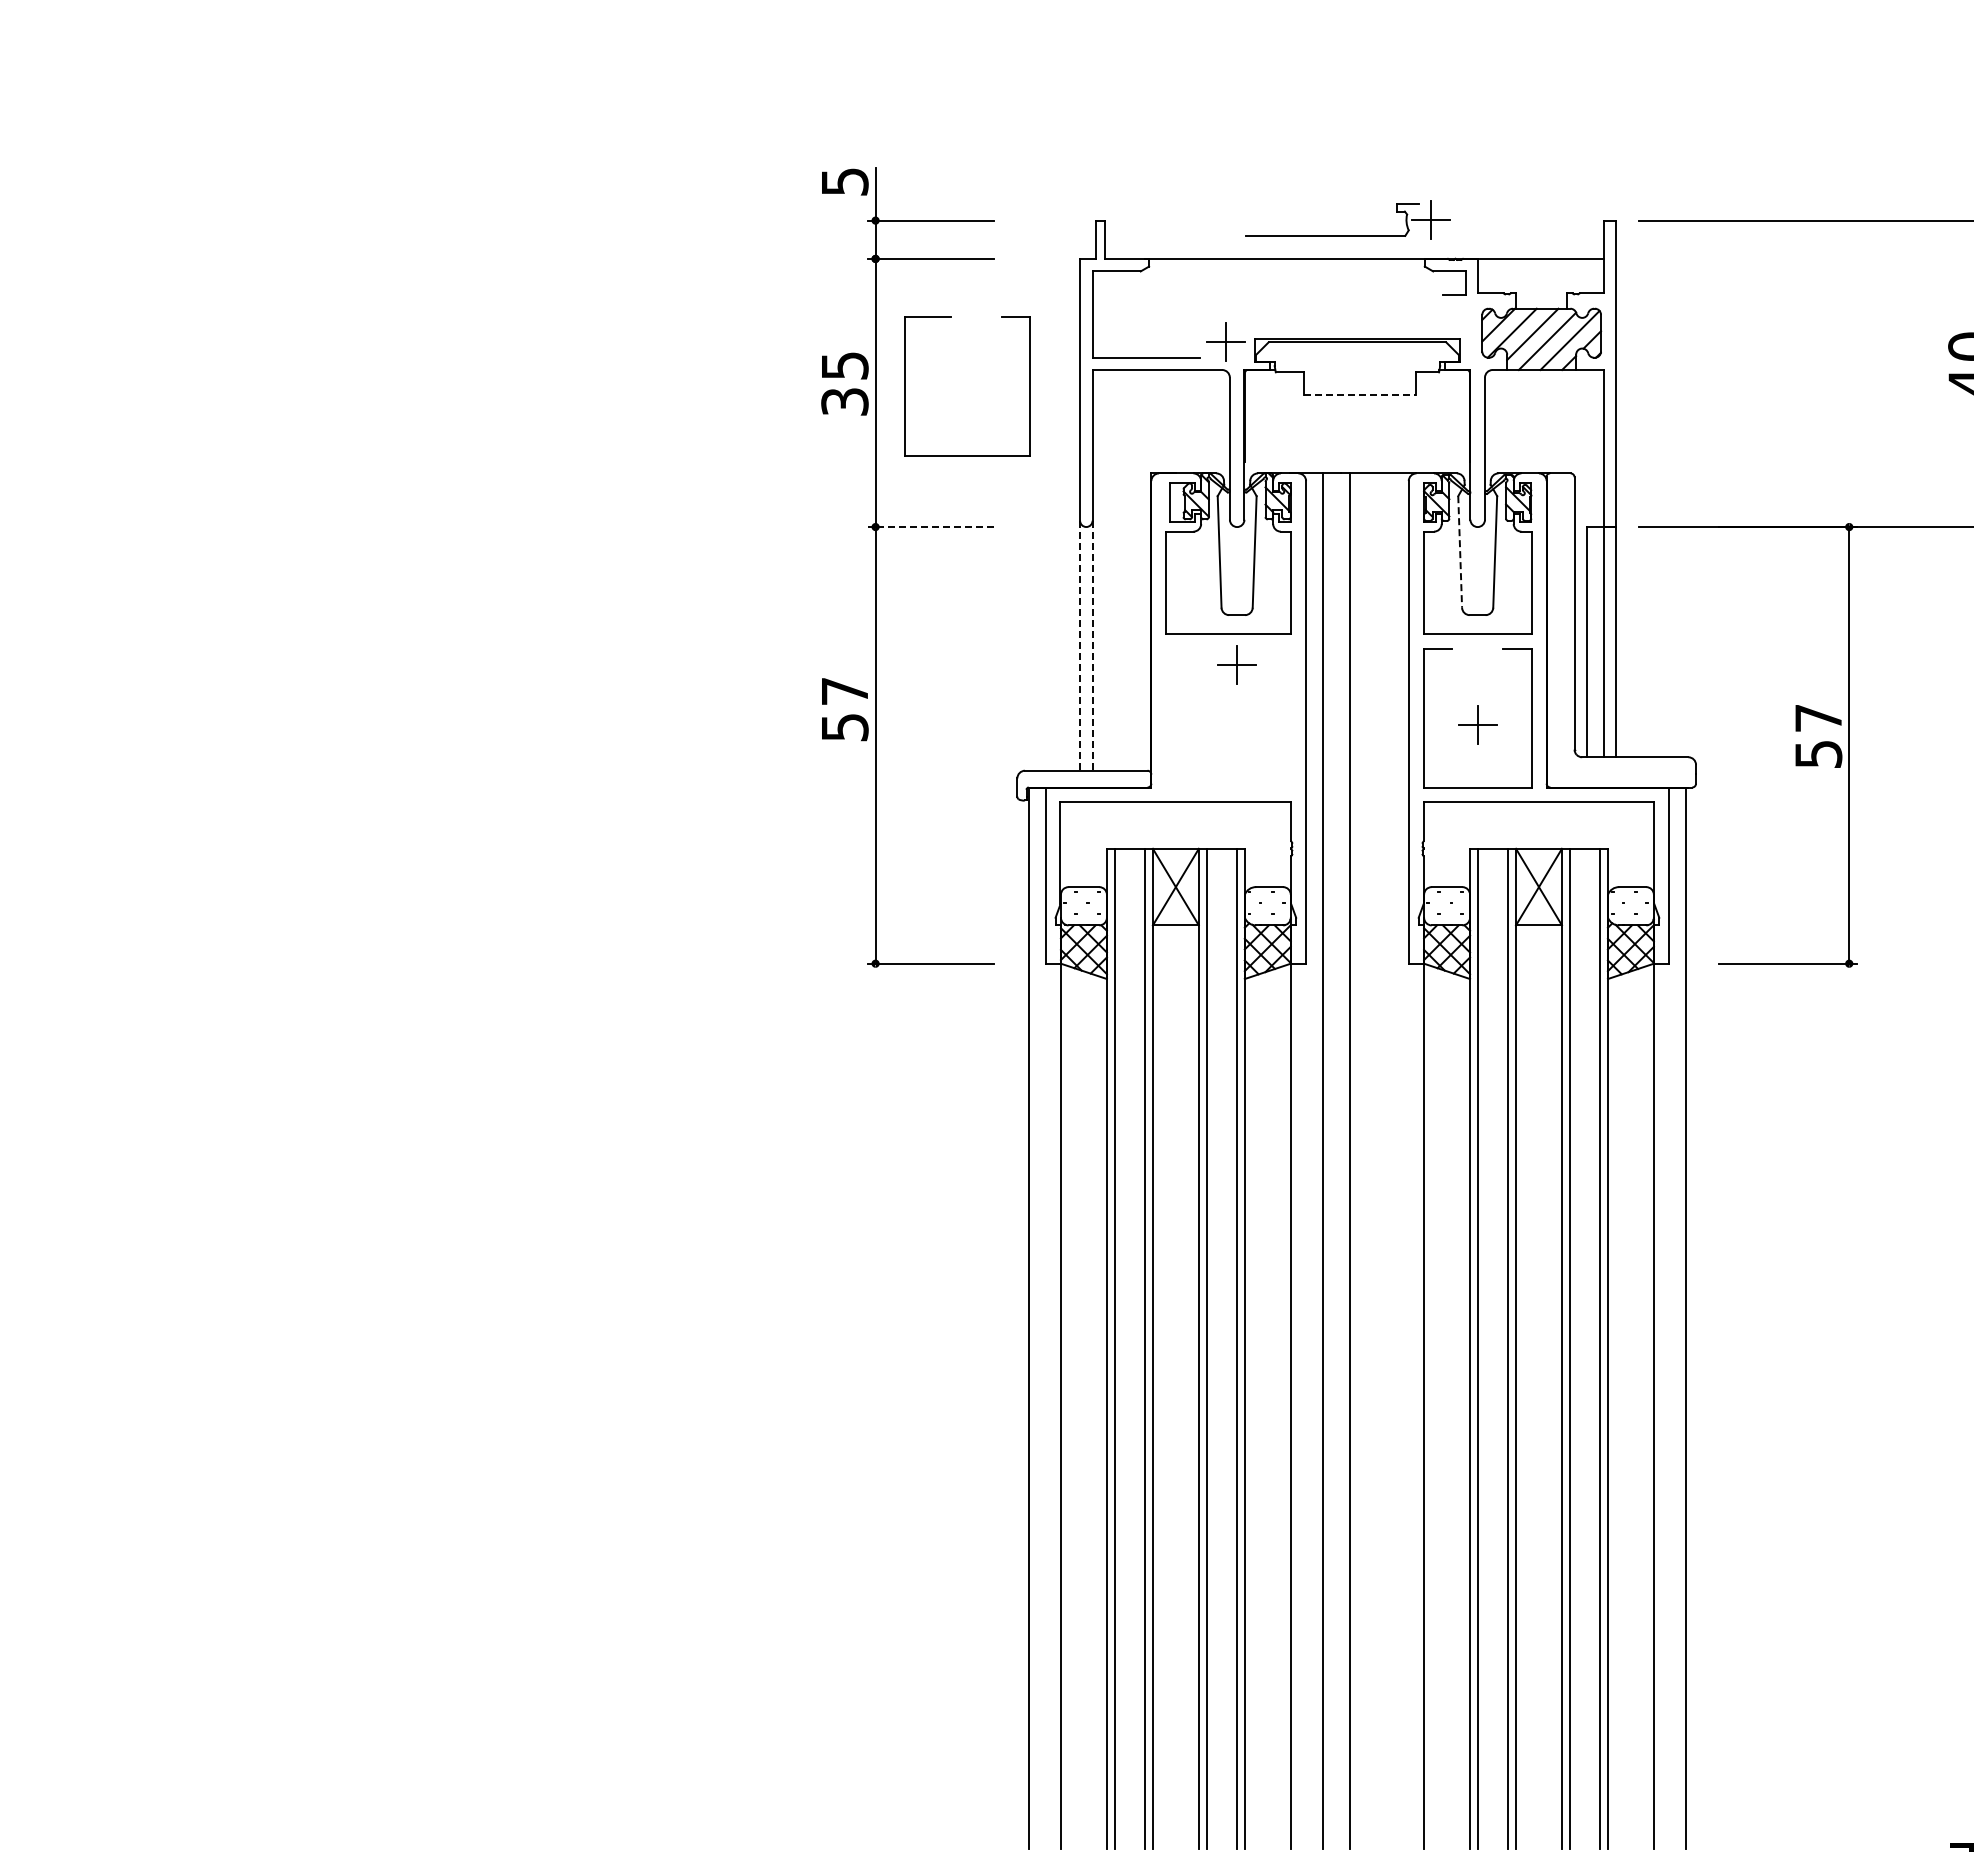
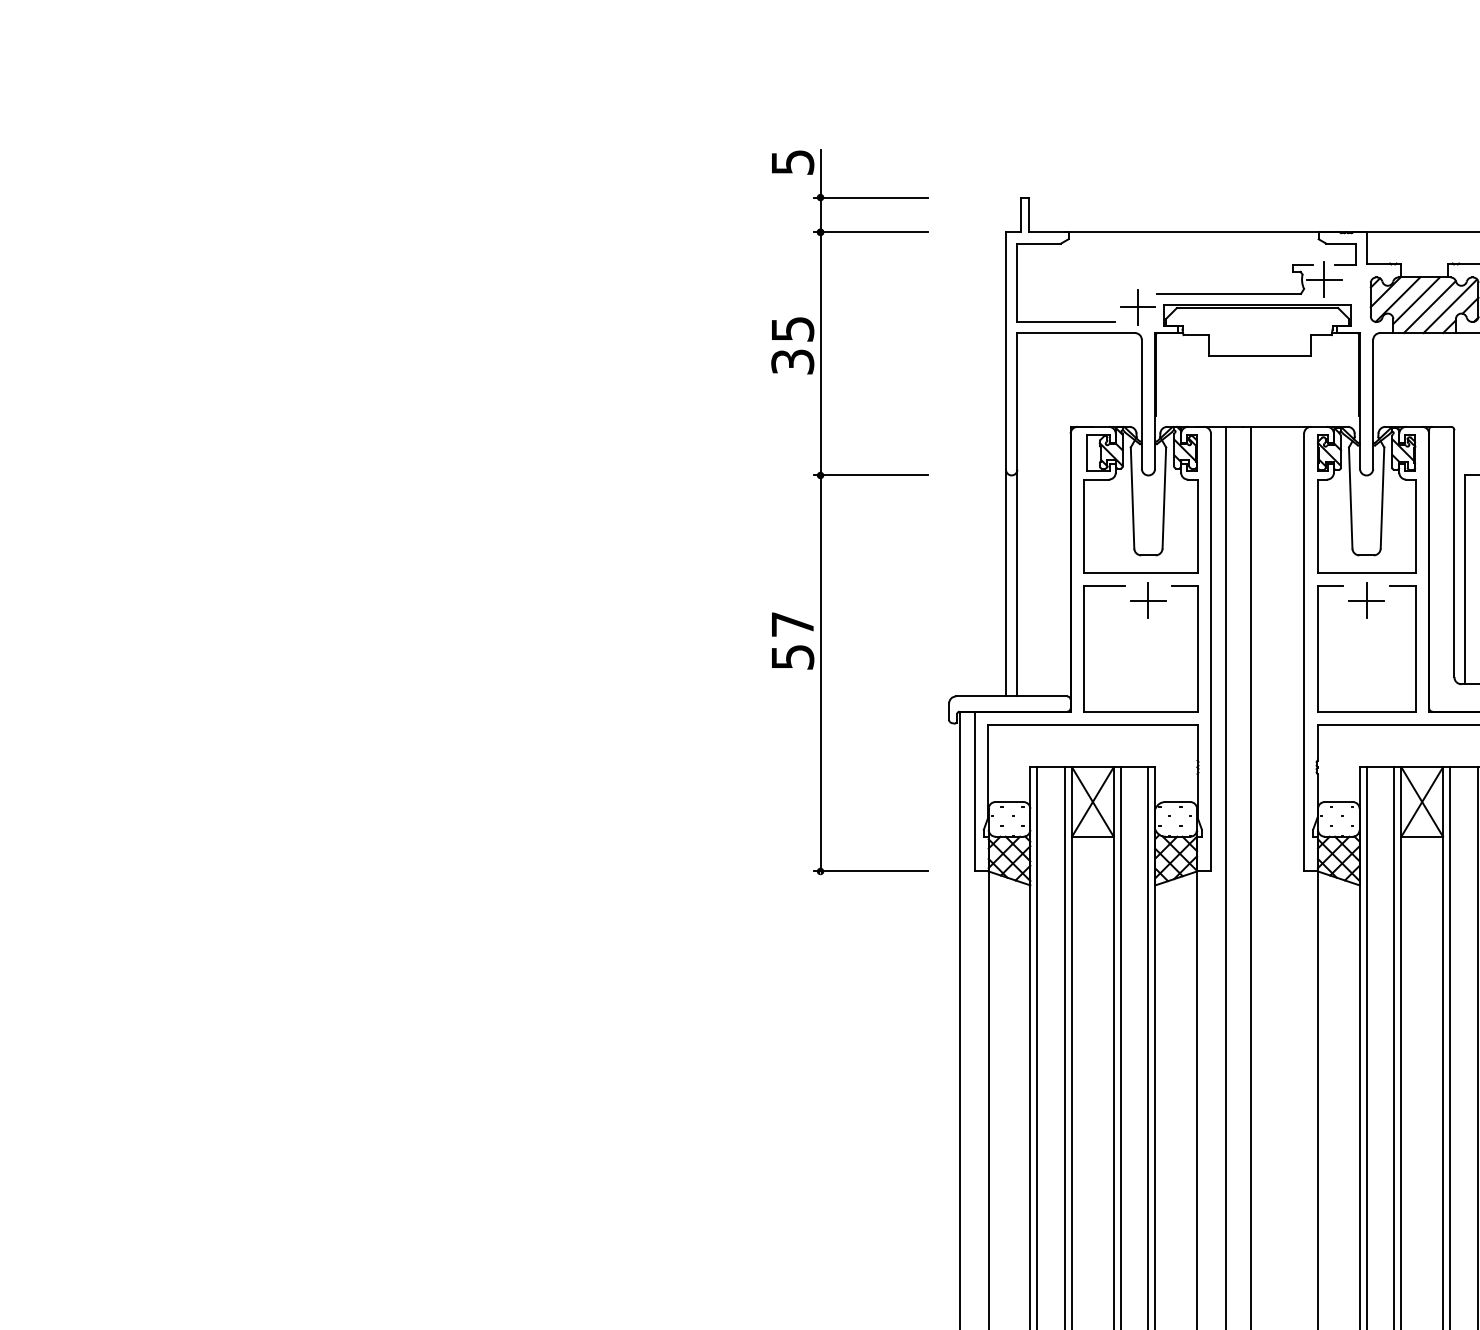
part: (1347, 235) -> (1248, 293), moved
part: (905, 386) -> (1084, 649), moved
line: (1360, 395) -> (1260, 356), dashed -> solid
line: (930, 527) -> (870, 475), dashed -> solid
line: (1460, 551) -> (1351, 497), dashed -> solid
line: (1080, 645) -> (1006, 582), dashed -> solid
line: (1092, 645) -> (1017, 582), dashed -> solid
part: (1477, 724) -> (1366, 600), moved

